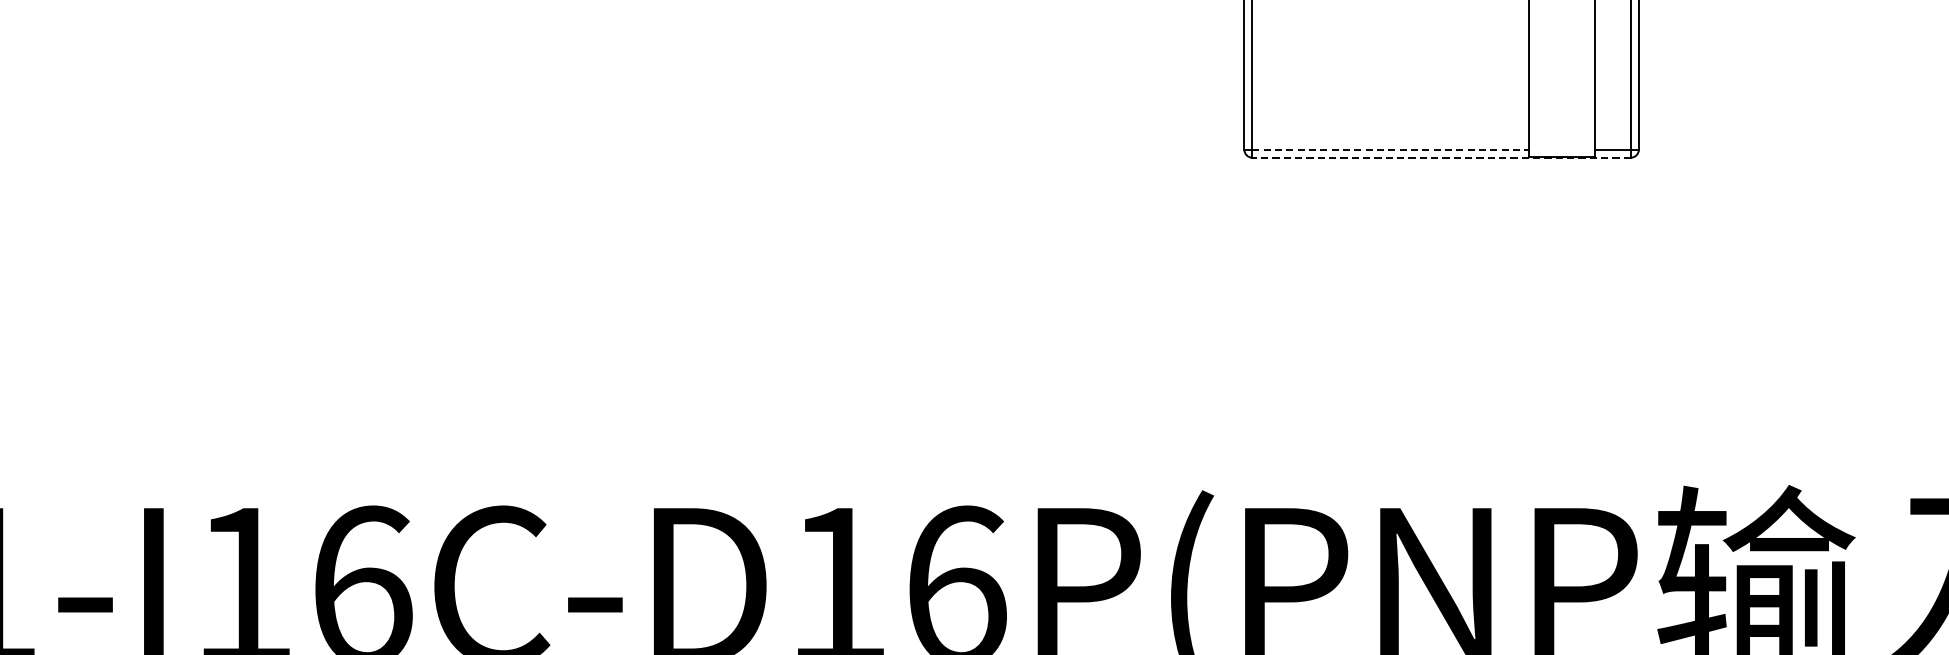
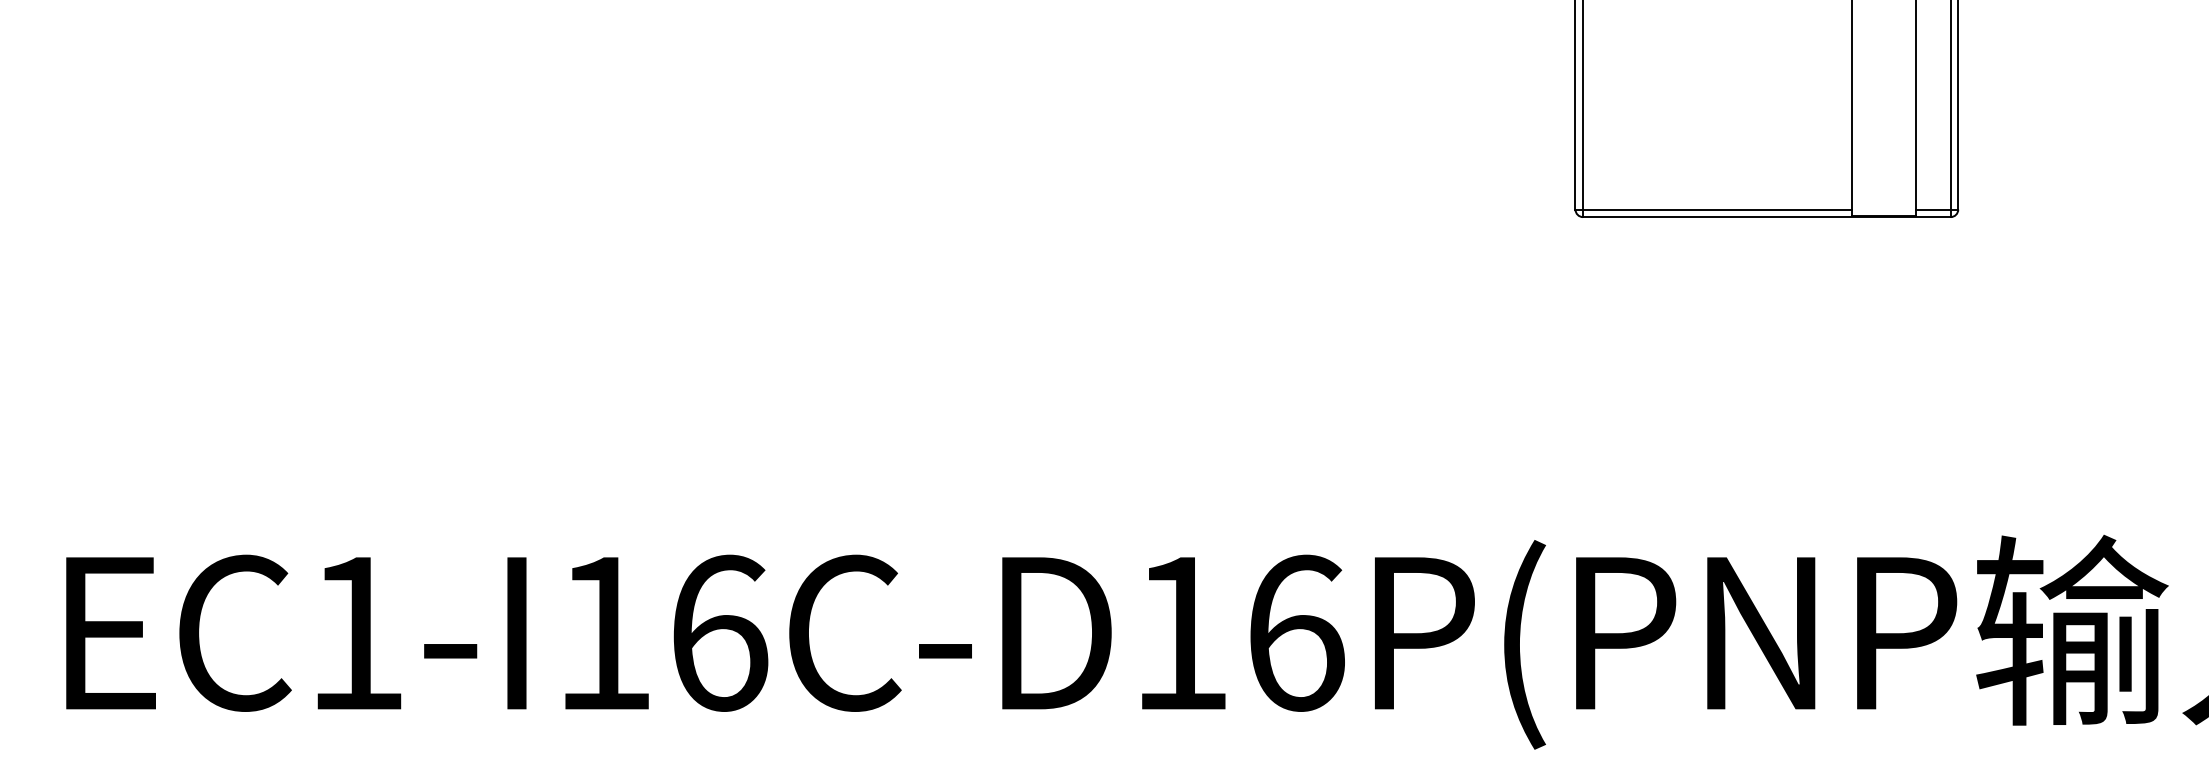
line: (1391, 149) -> (1718, 209), dashed -> solid
line: (1441, 158) -> (1766, 217), dashed -> solid

